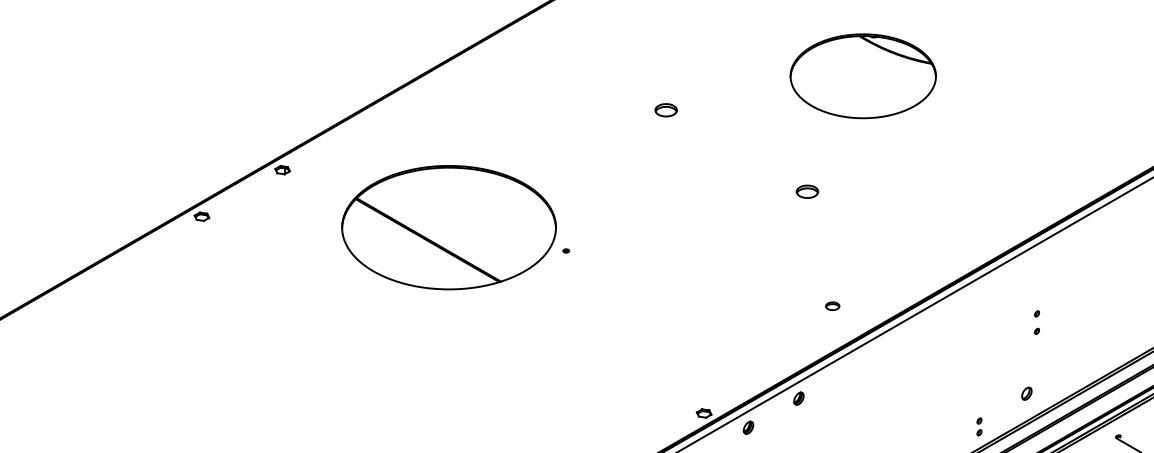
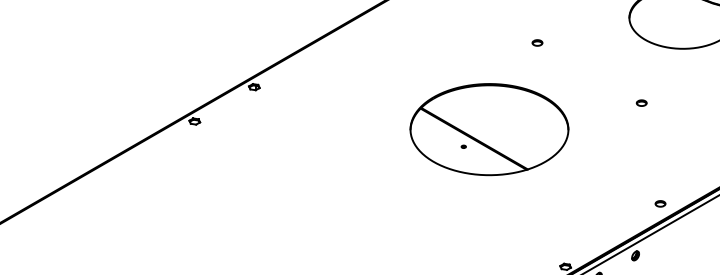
part: (665, 110) -> (537, 43), size x0.62
part: (806, 191) -> (641, 102), size x0.62
part: (448, 227) -> (489, 129), moved
part: (832, 305) -> (660, 203), moved

